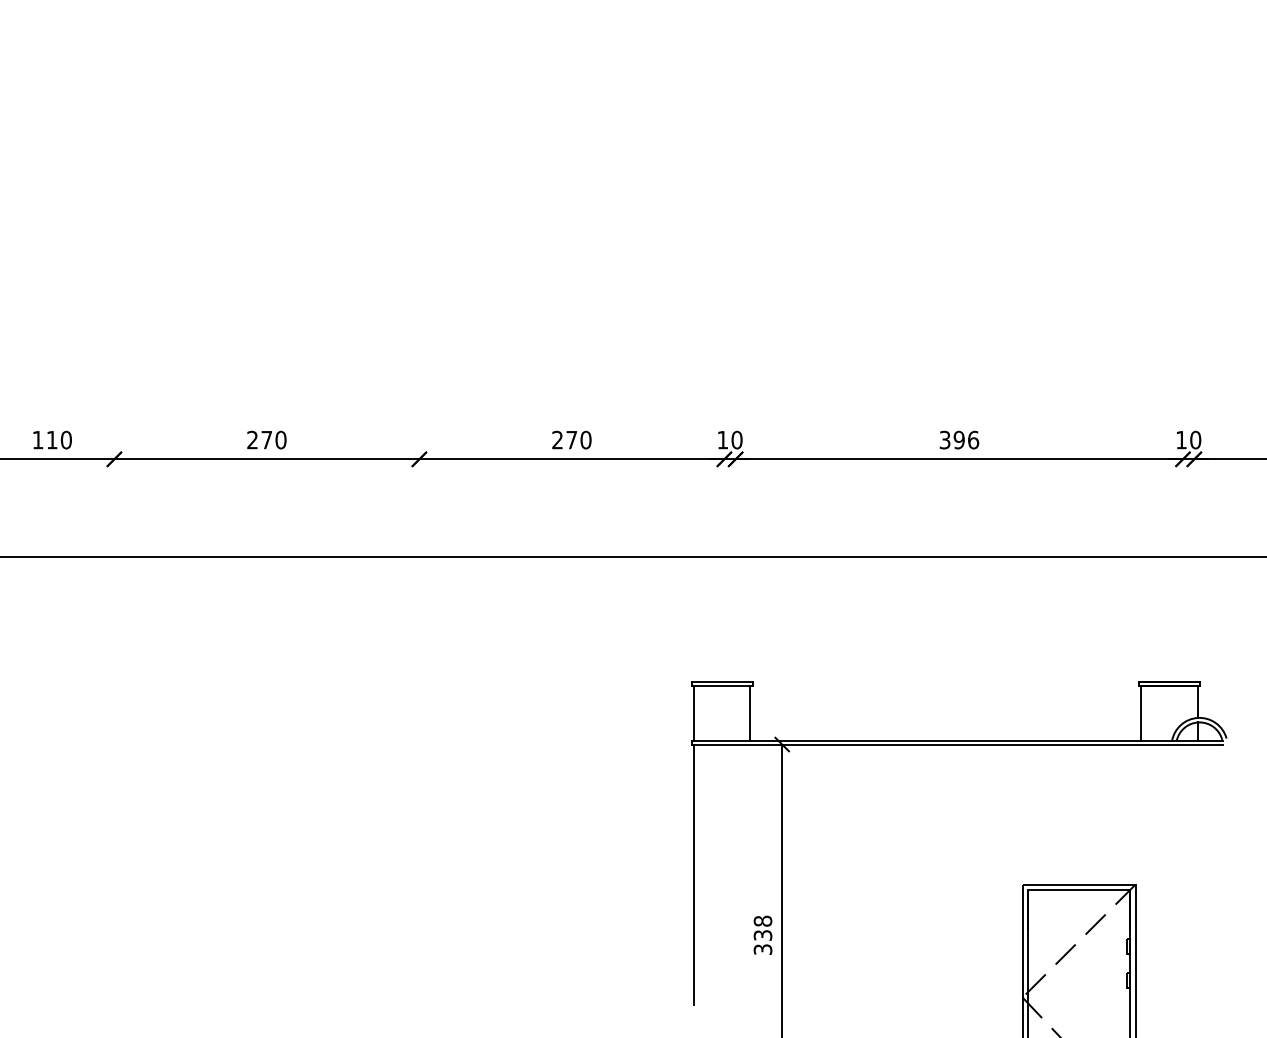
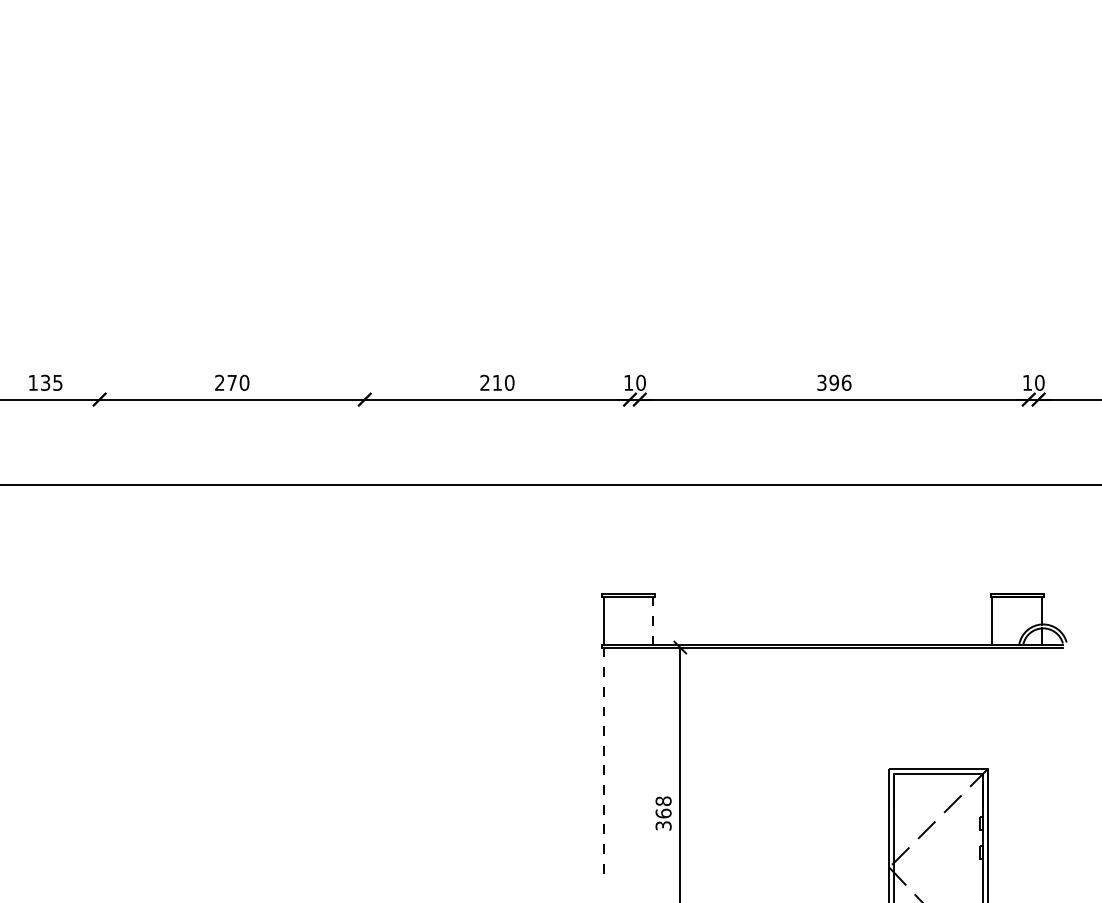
text: (58, 439) -> (51, 382), 110 -> 135
text: (571, 440) -> (497, 383), 270 -> 210
line: (750, 713) -> (652, 620), solid -> dashed
line: (693, 875) -> (603, 761), solid -> dashed
text: (762, 934) -> (663, 812), 338 -> 368

